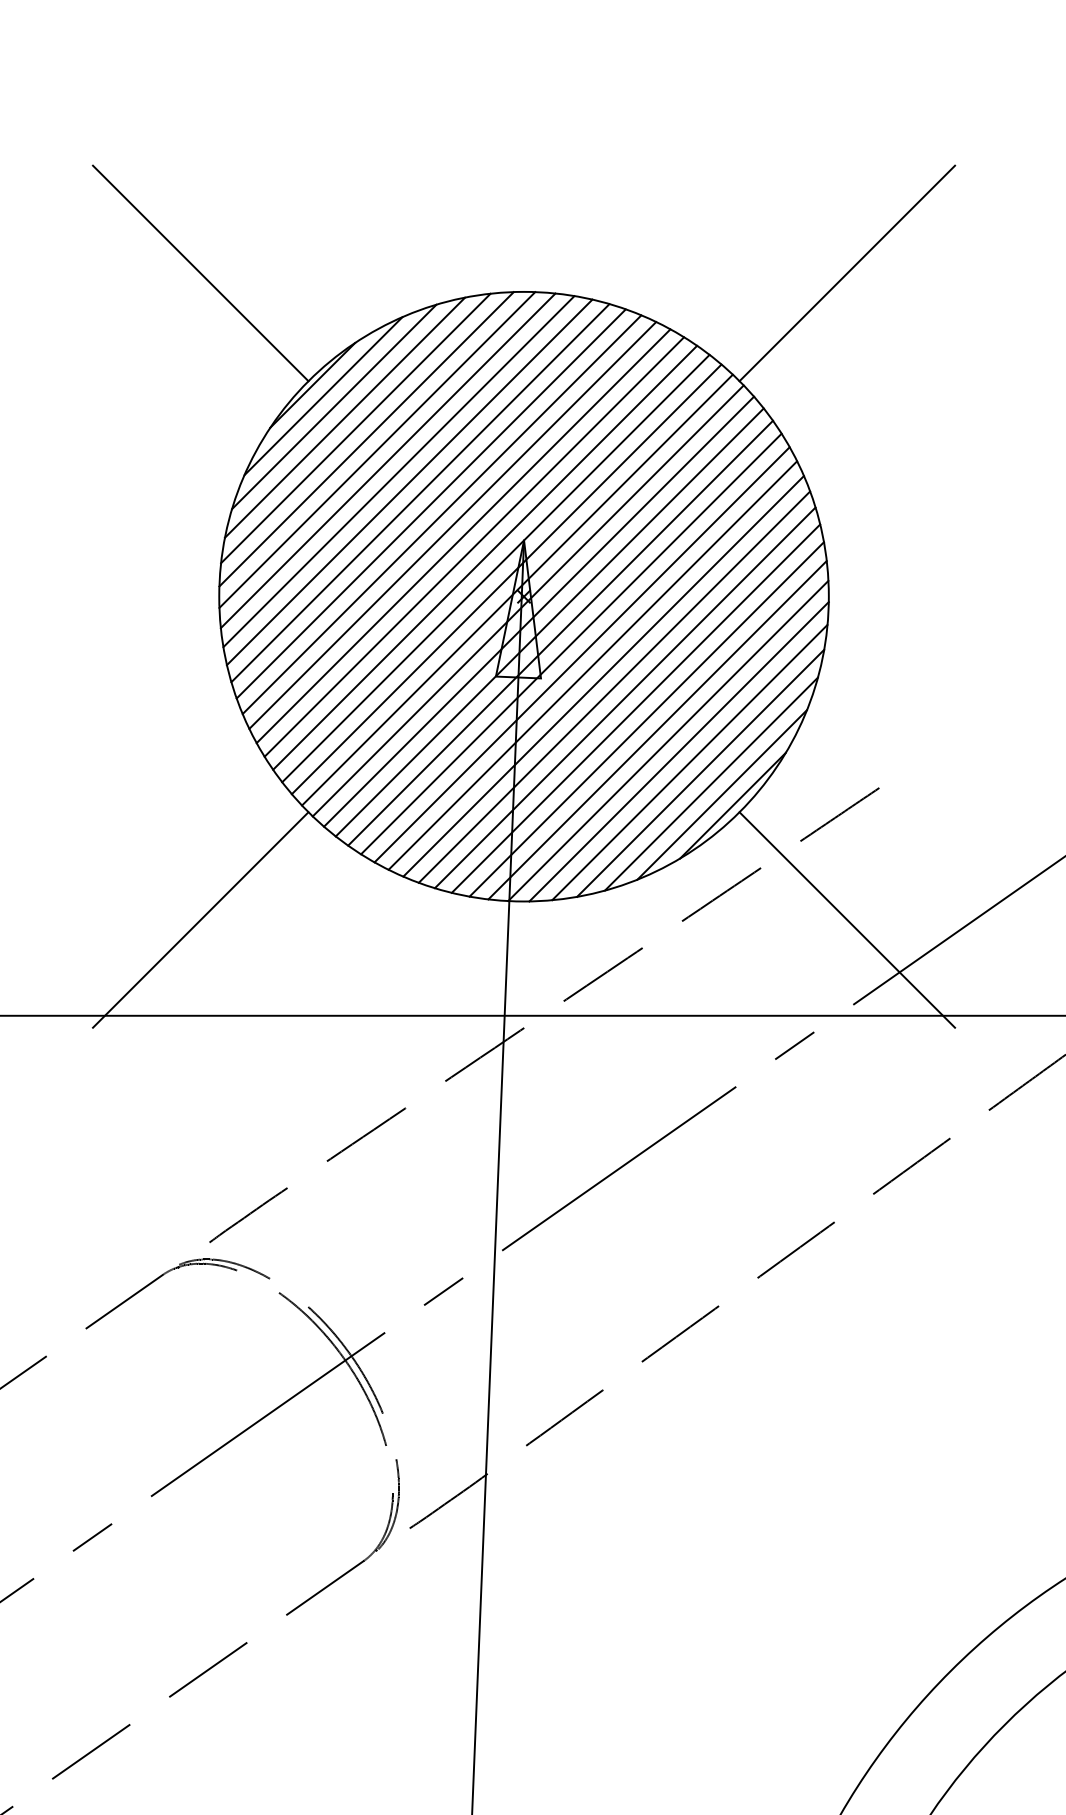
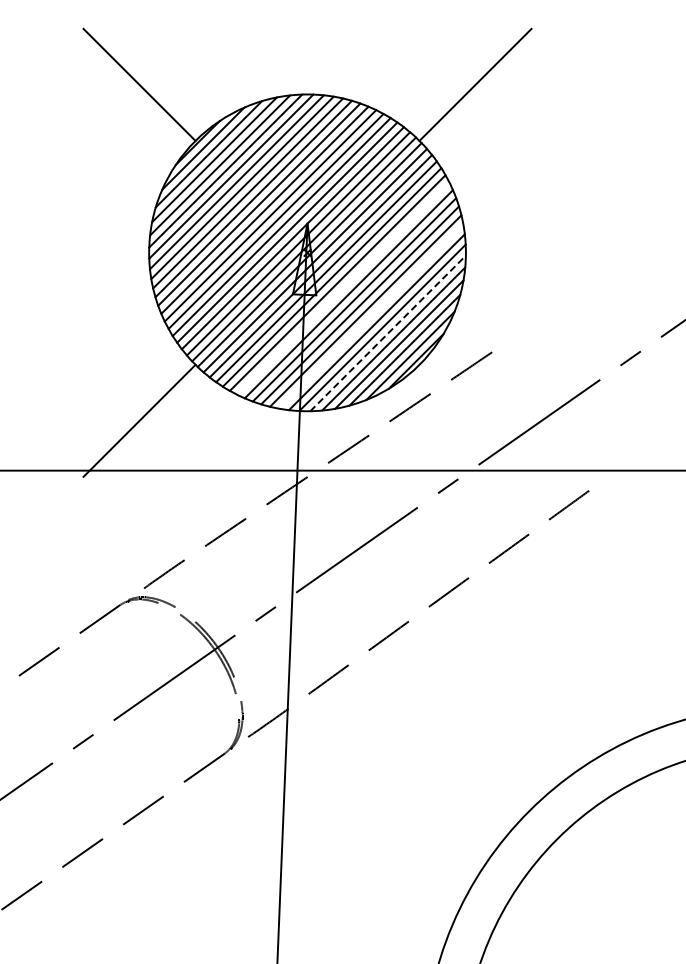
line: (593, 665) -> (343, 288), removed
line: (647, 719) -> (371, 316), removed
line: (679, 751) -> (388, 333), solid -> dashed
line: (847, 919) -> (475, 420), removed

